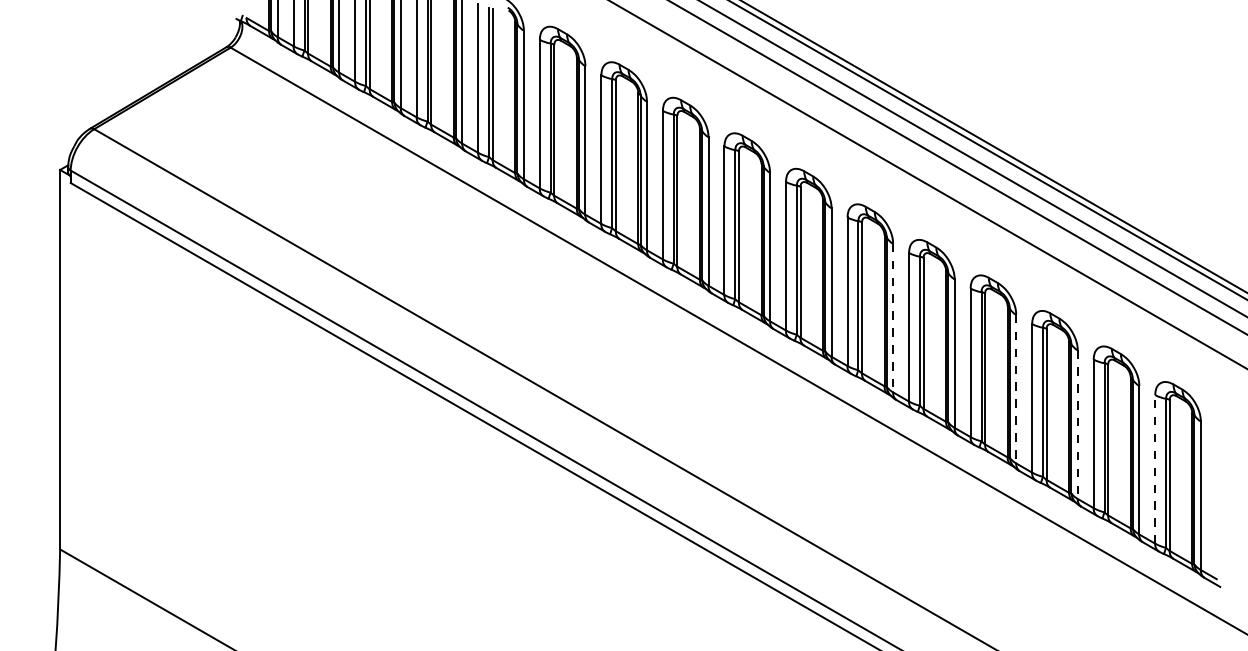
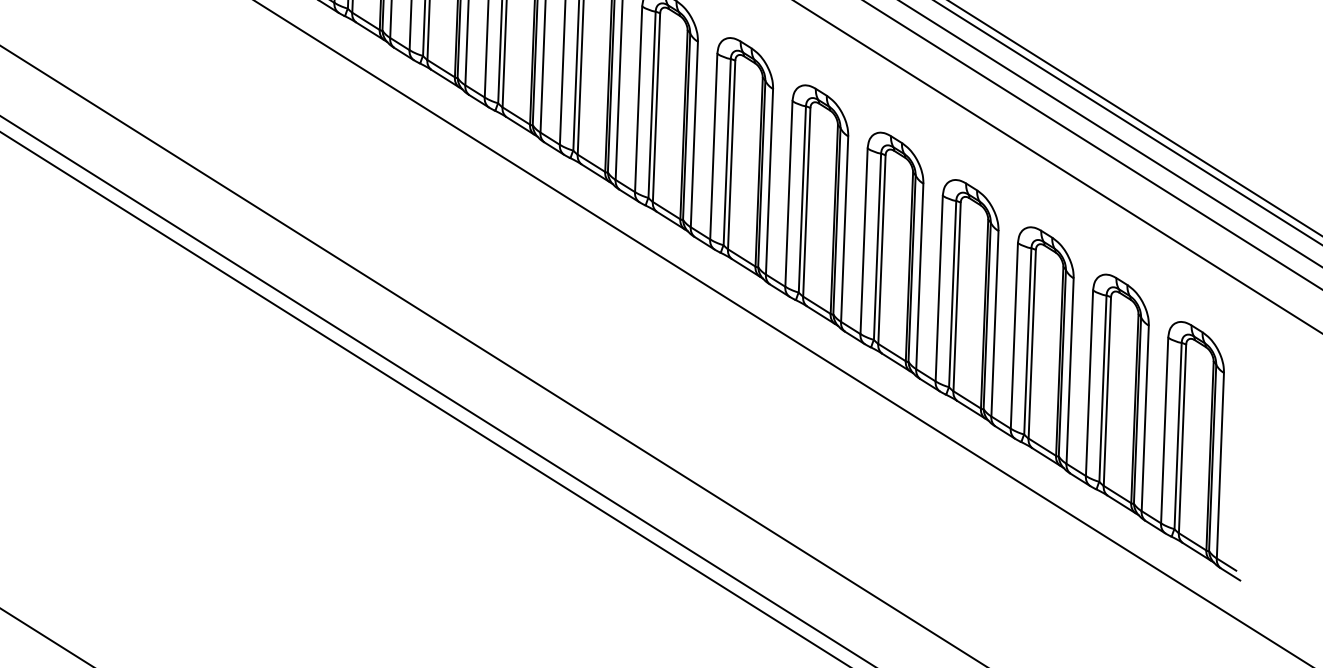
line: (893, 318) -> (845, 229), dashed -> solid
line: (1016, 389) -> (995, 324), dashed -> solid
line: (1077, 425) -> (1069, 372), dashed -> solid
line: (1155, 468) -> (1165, 429), dashed -> solid

